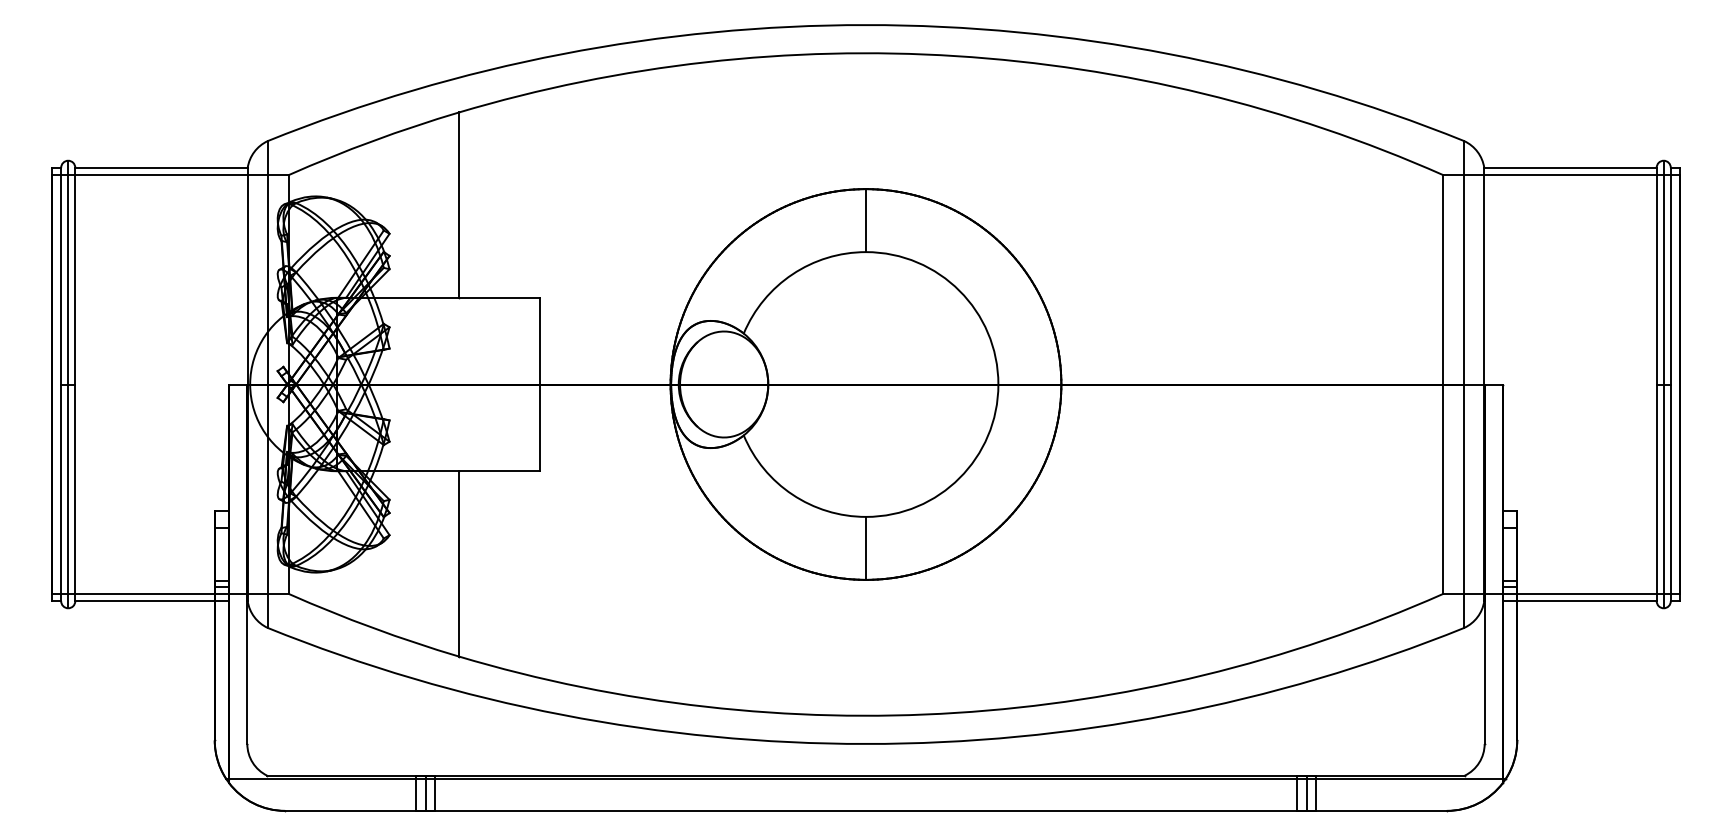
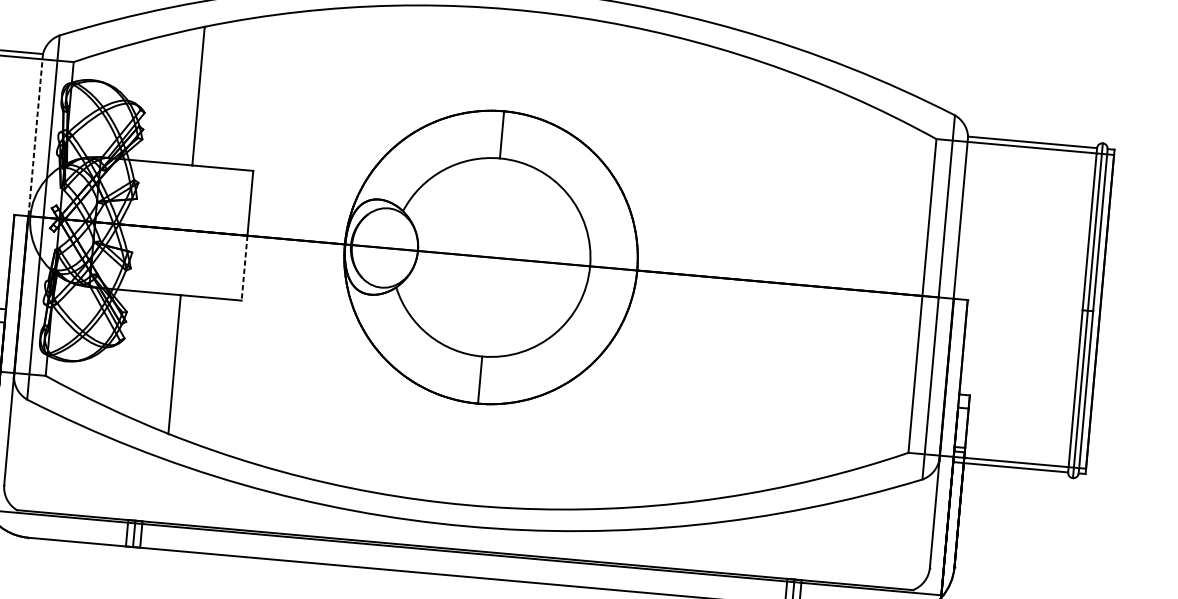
line: (247, 276) -> (35, 135), solid -> dashed
line: (540, 428) -> (244, 268), solid -> dashed

